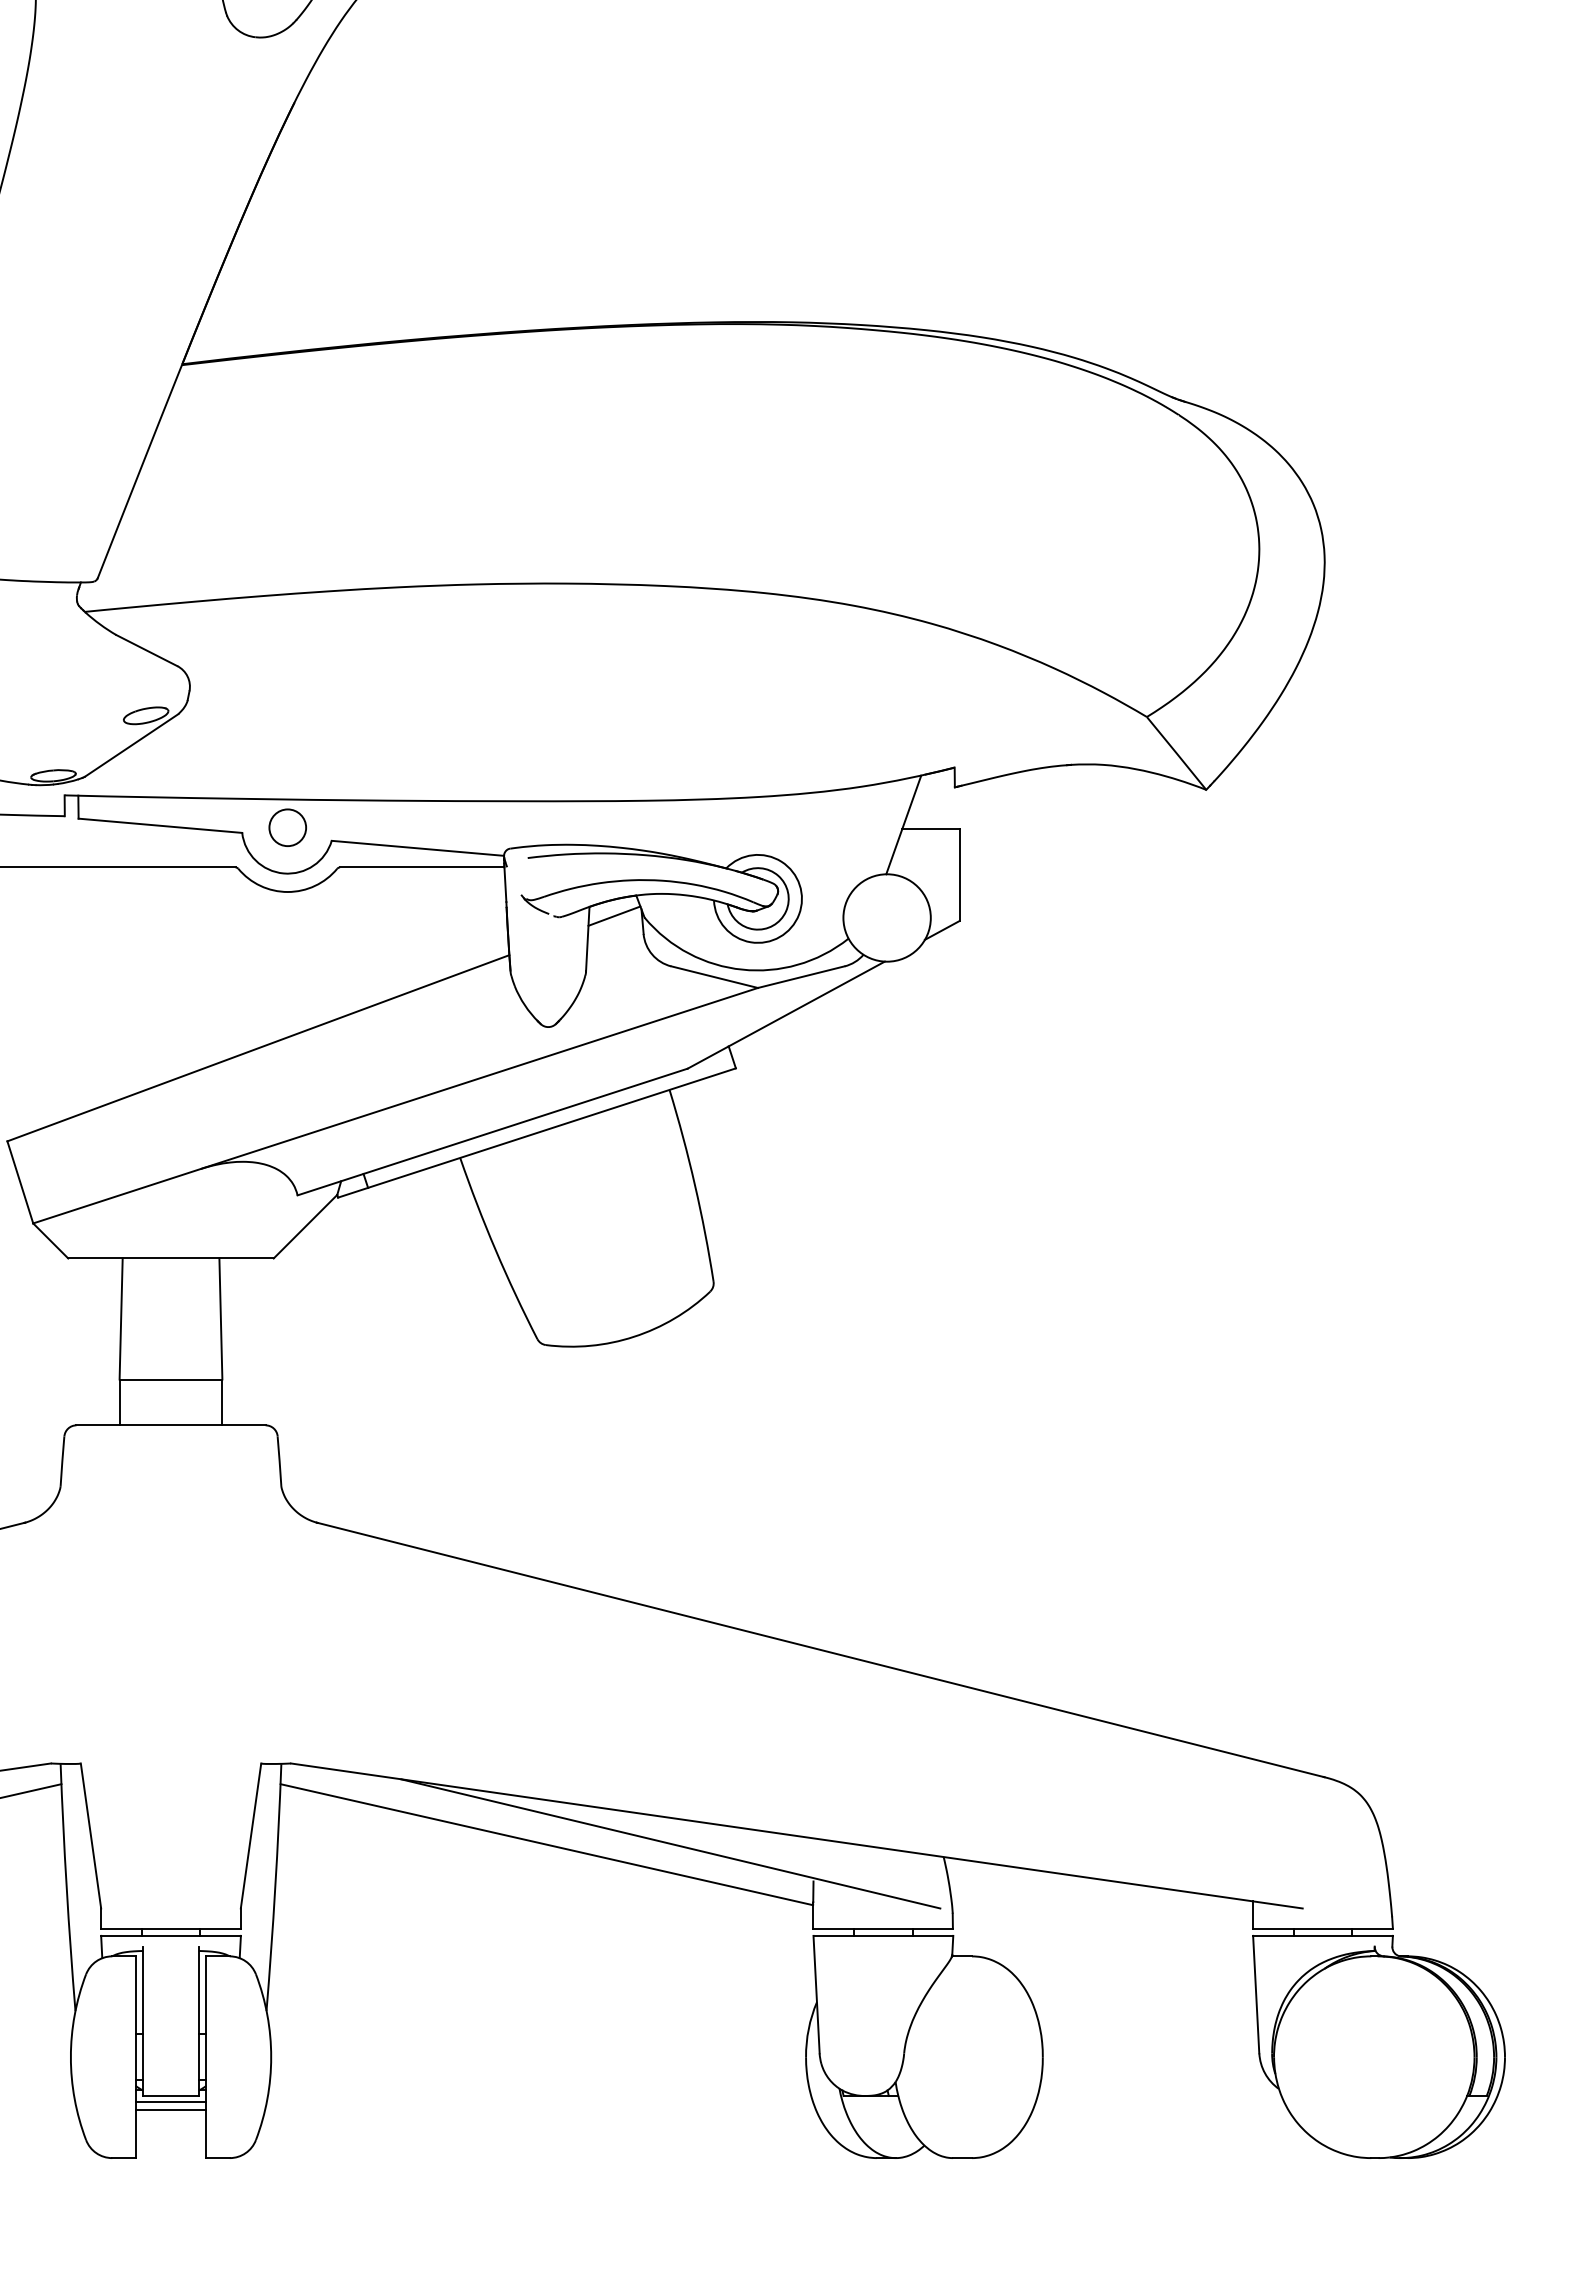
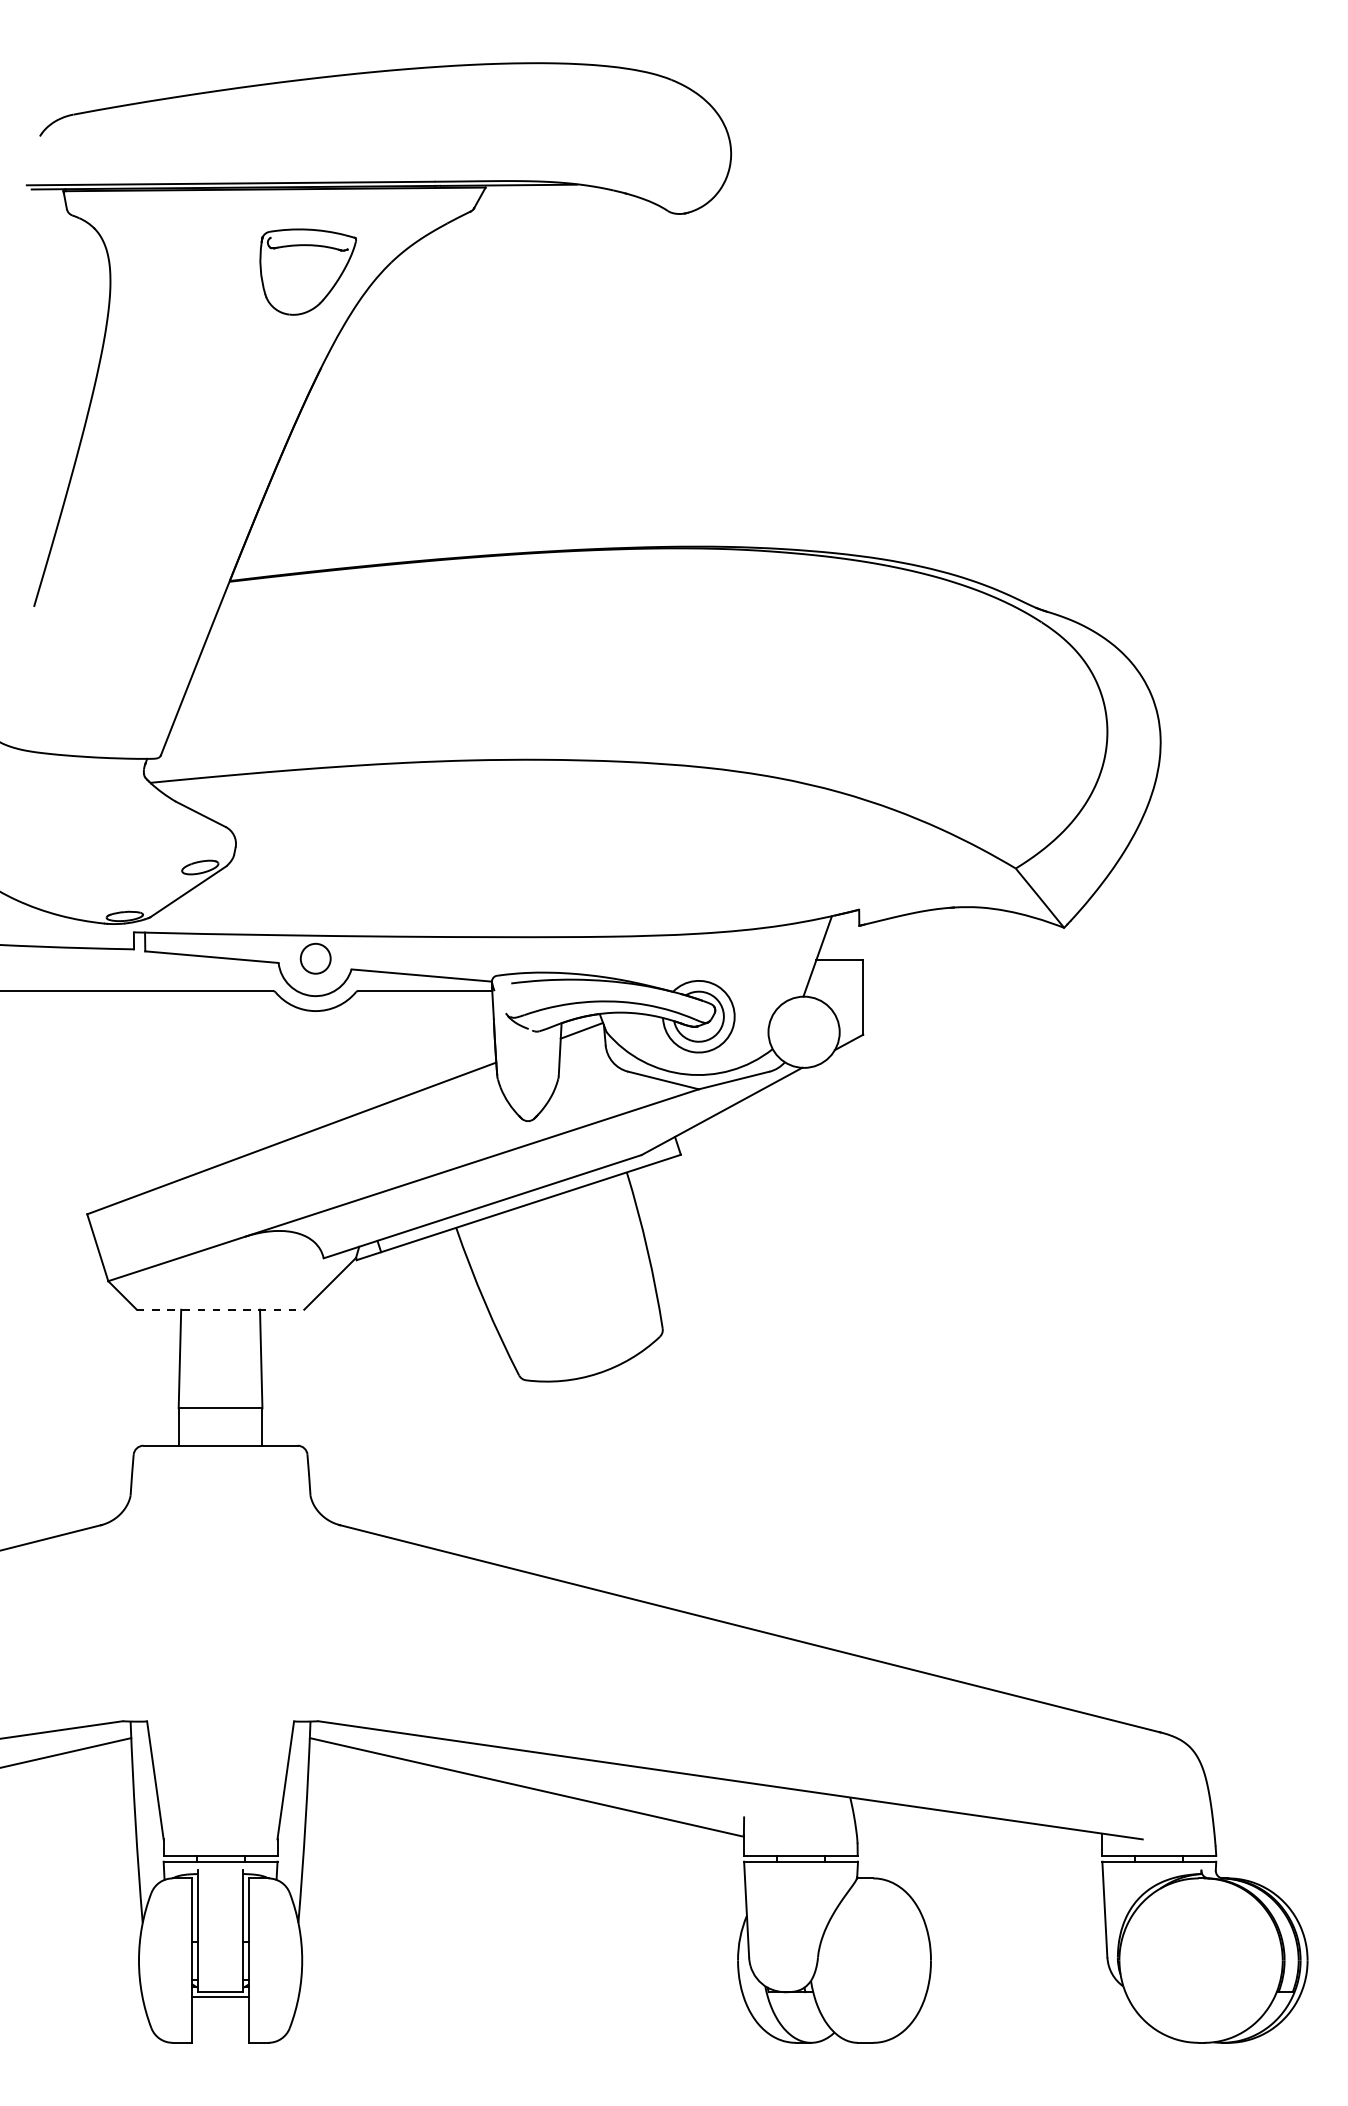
line: (170, 1258) -> (220, 1309), solid -> dashed
line: (670, 1843) -> (627, 1786), removed
line: (170, 2109) -> (220, 2003), removed

